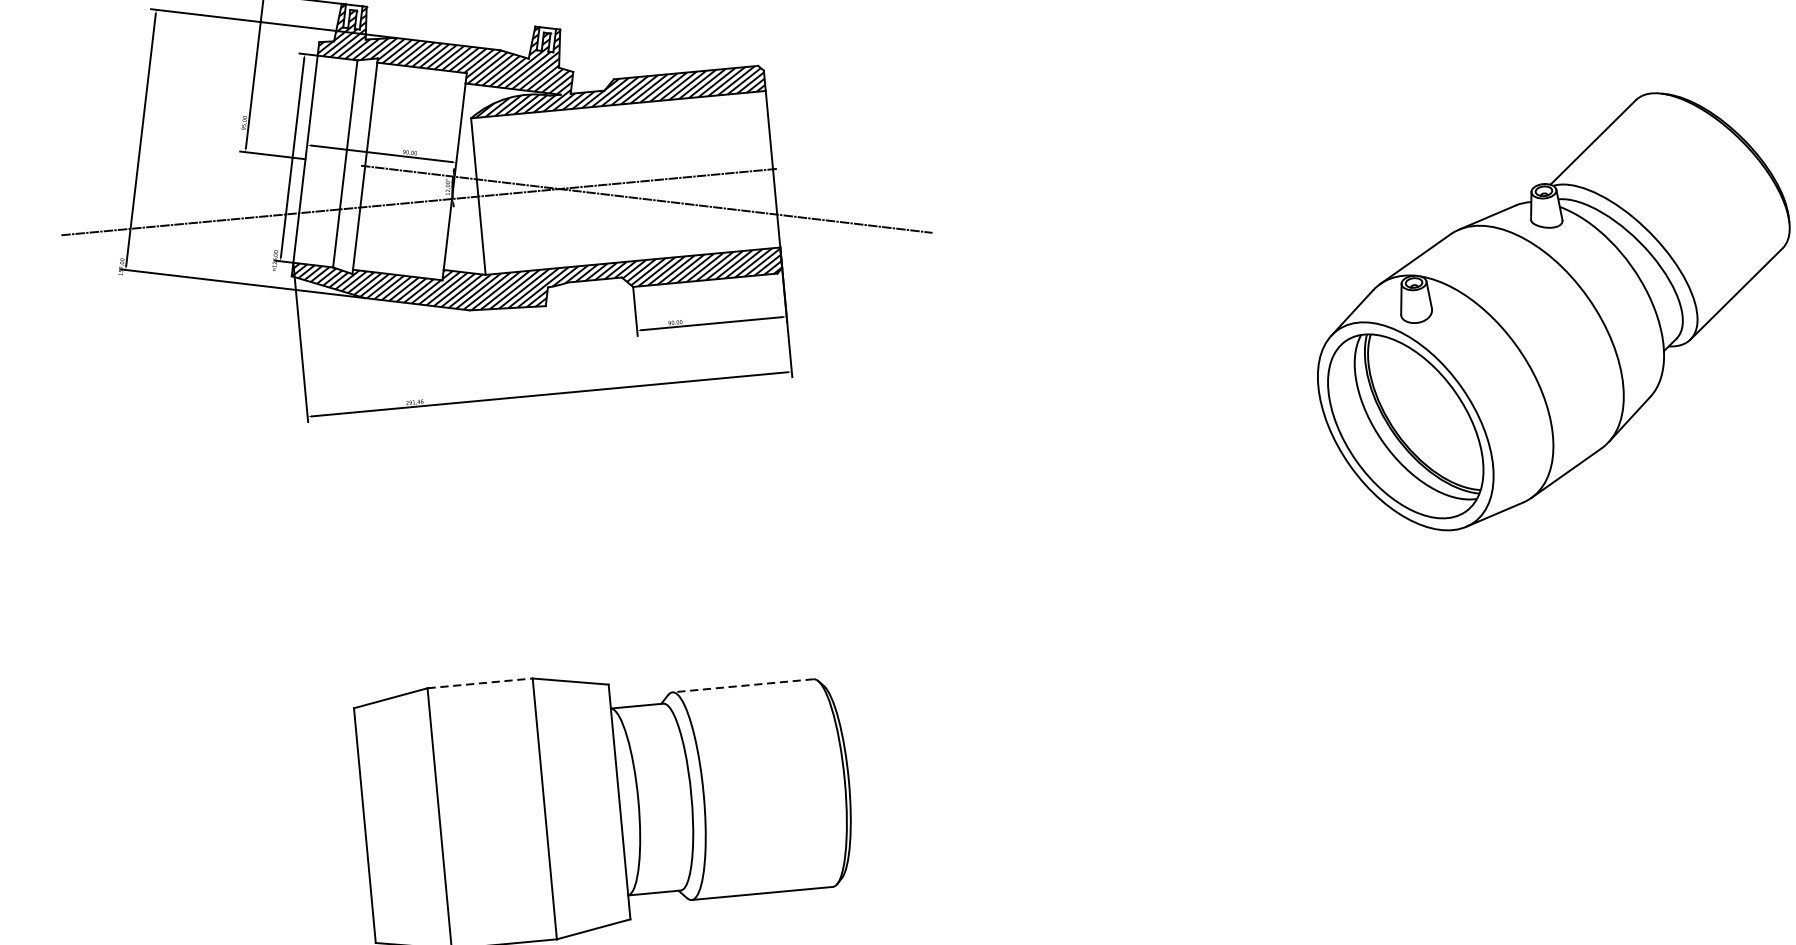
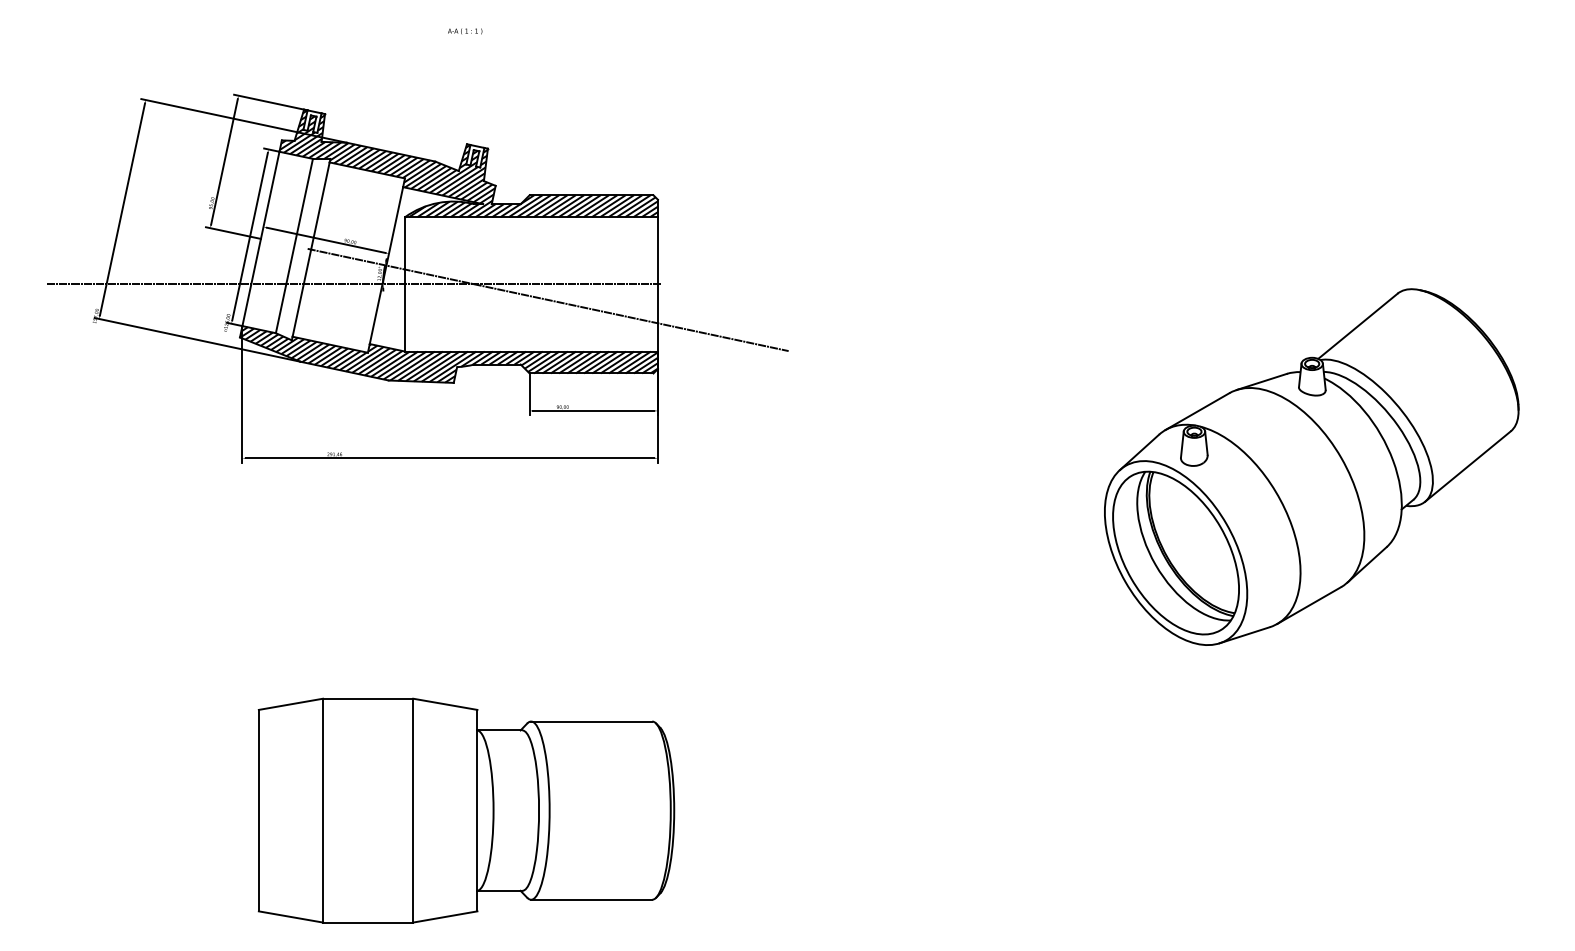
line: (480, 683) -> (368, 698), dashed -> solid
line: (742, 685) -> (591, 721), dashed -> solid

